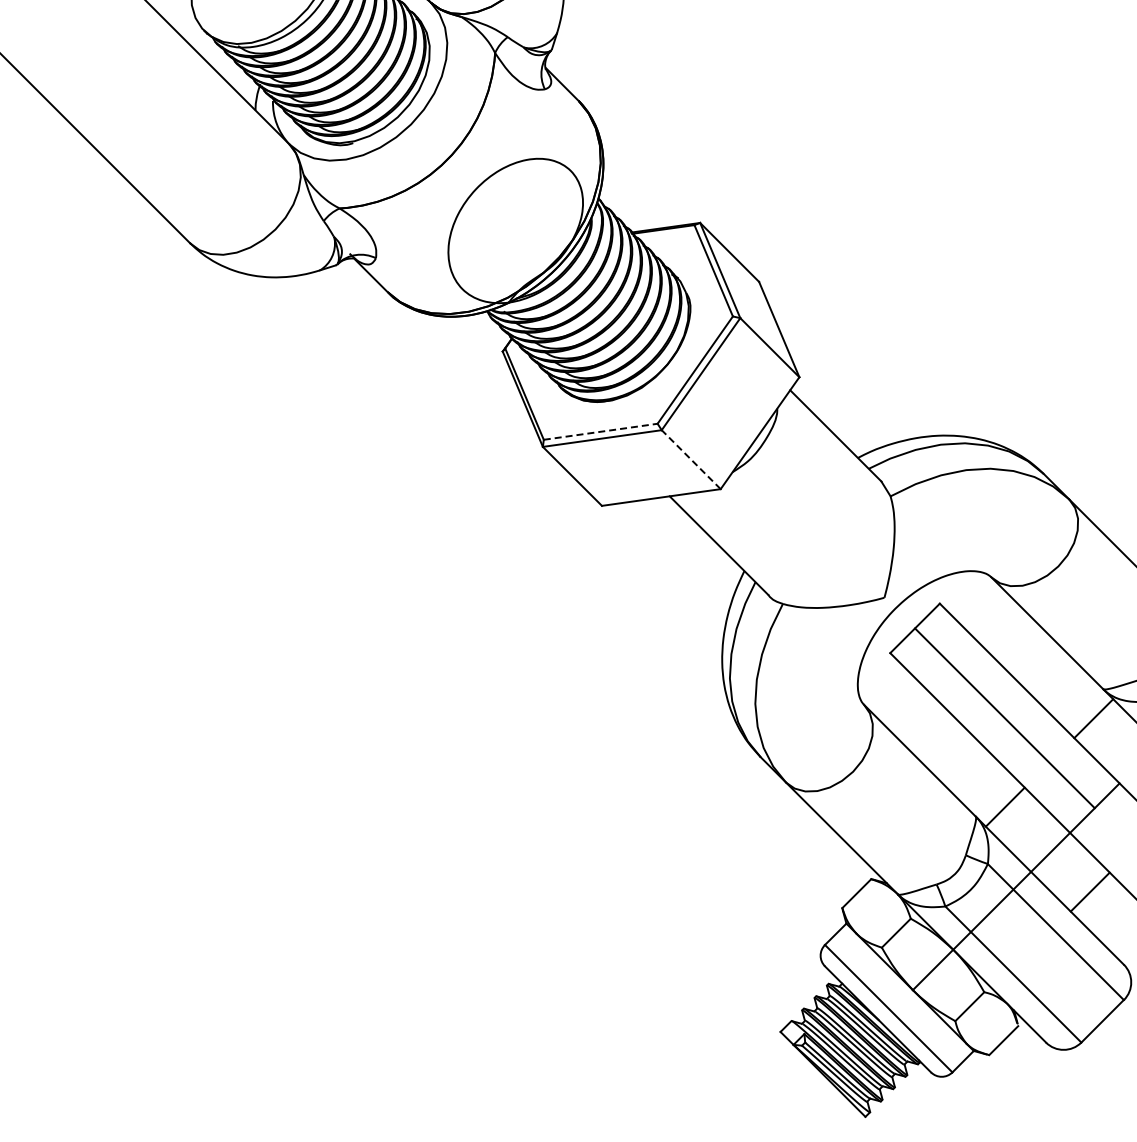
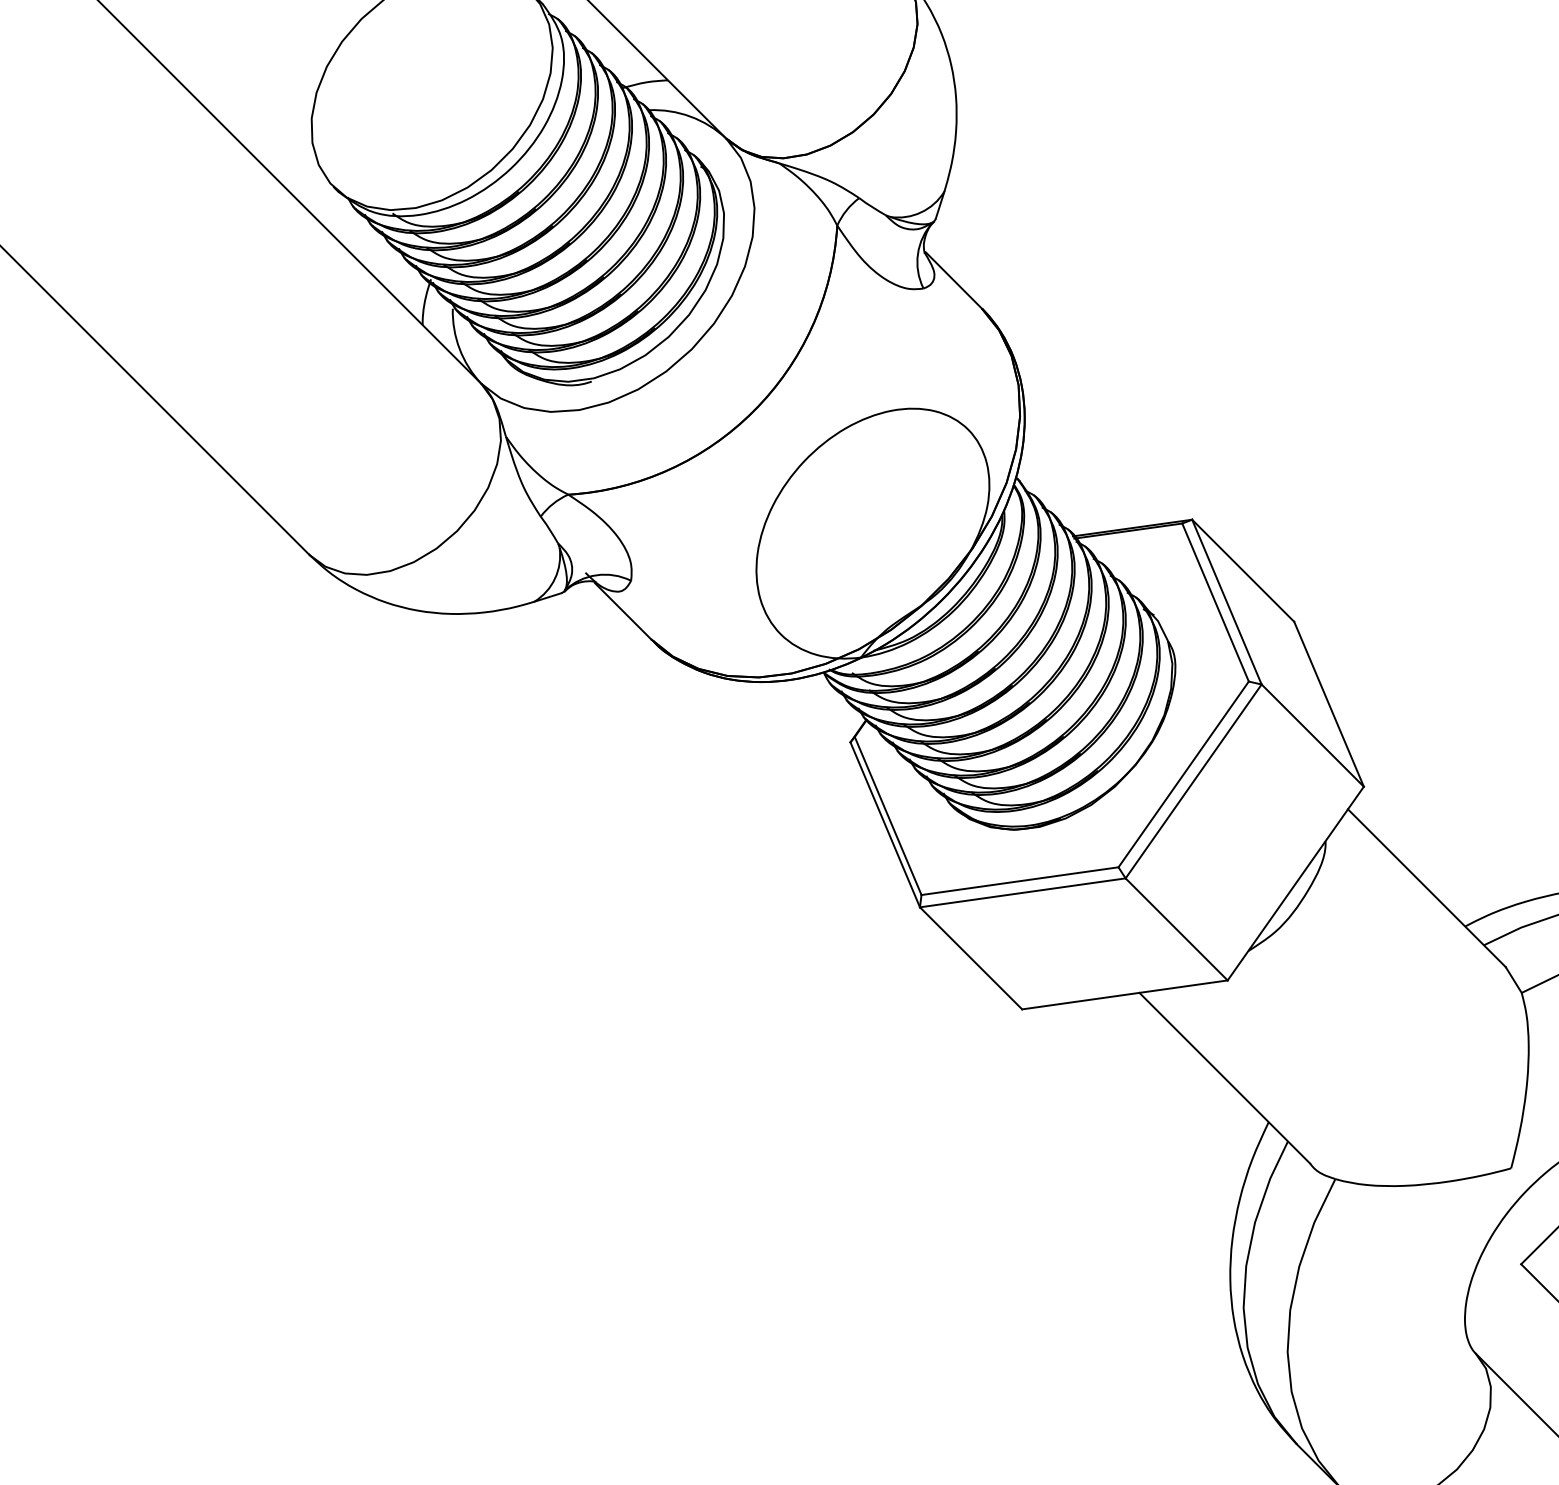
line: (601, 431) -> (1021, 880), dashed -> solid
line: (691, 459) -> (1177, 929), dashed -> solid

